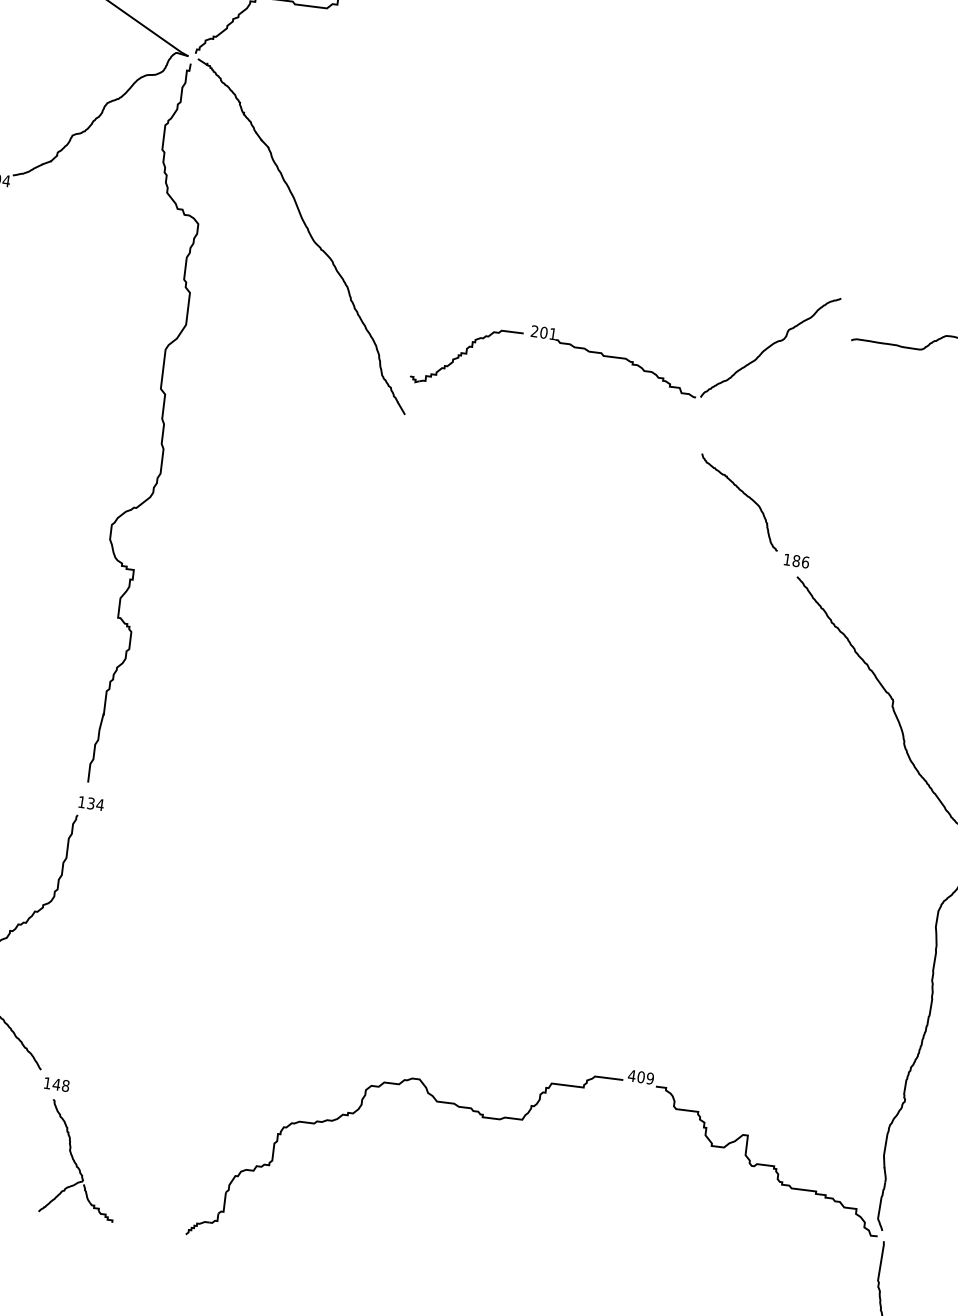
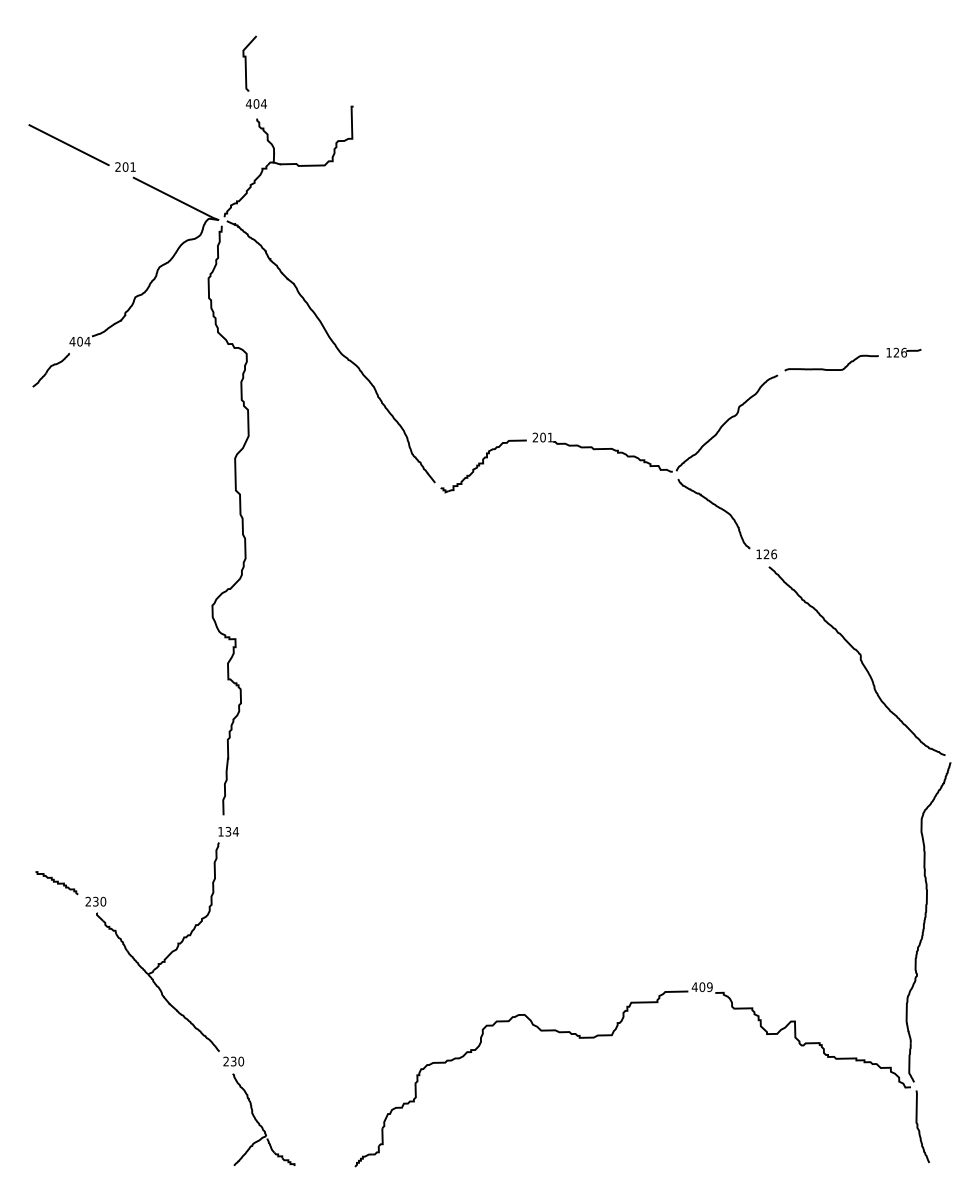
part: (623, 357) -> (609, 448), moved
text: (796, 561) -> (766, 554), 186 -> 126
text: (56, 1084) -> (233, 1061), 148 -> 230

